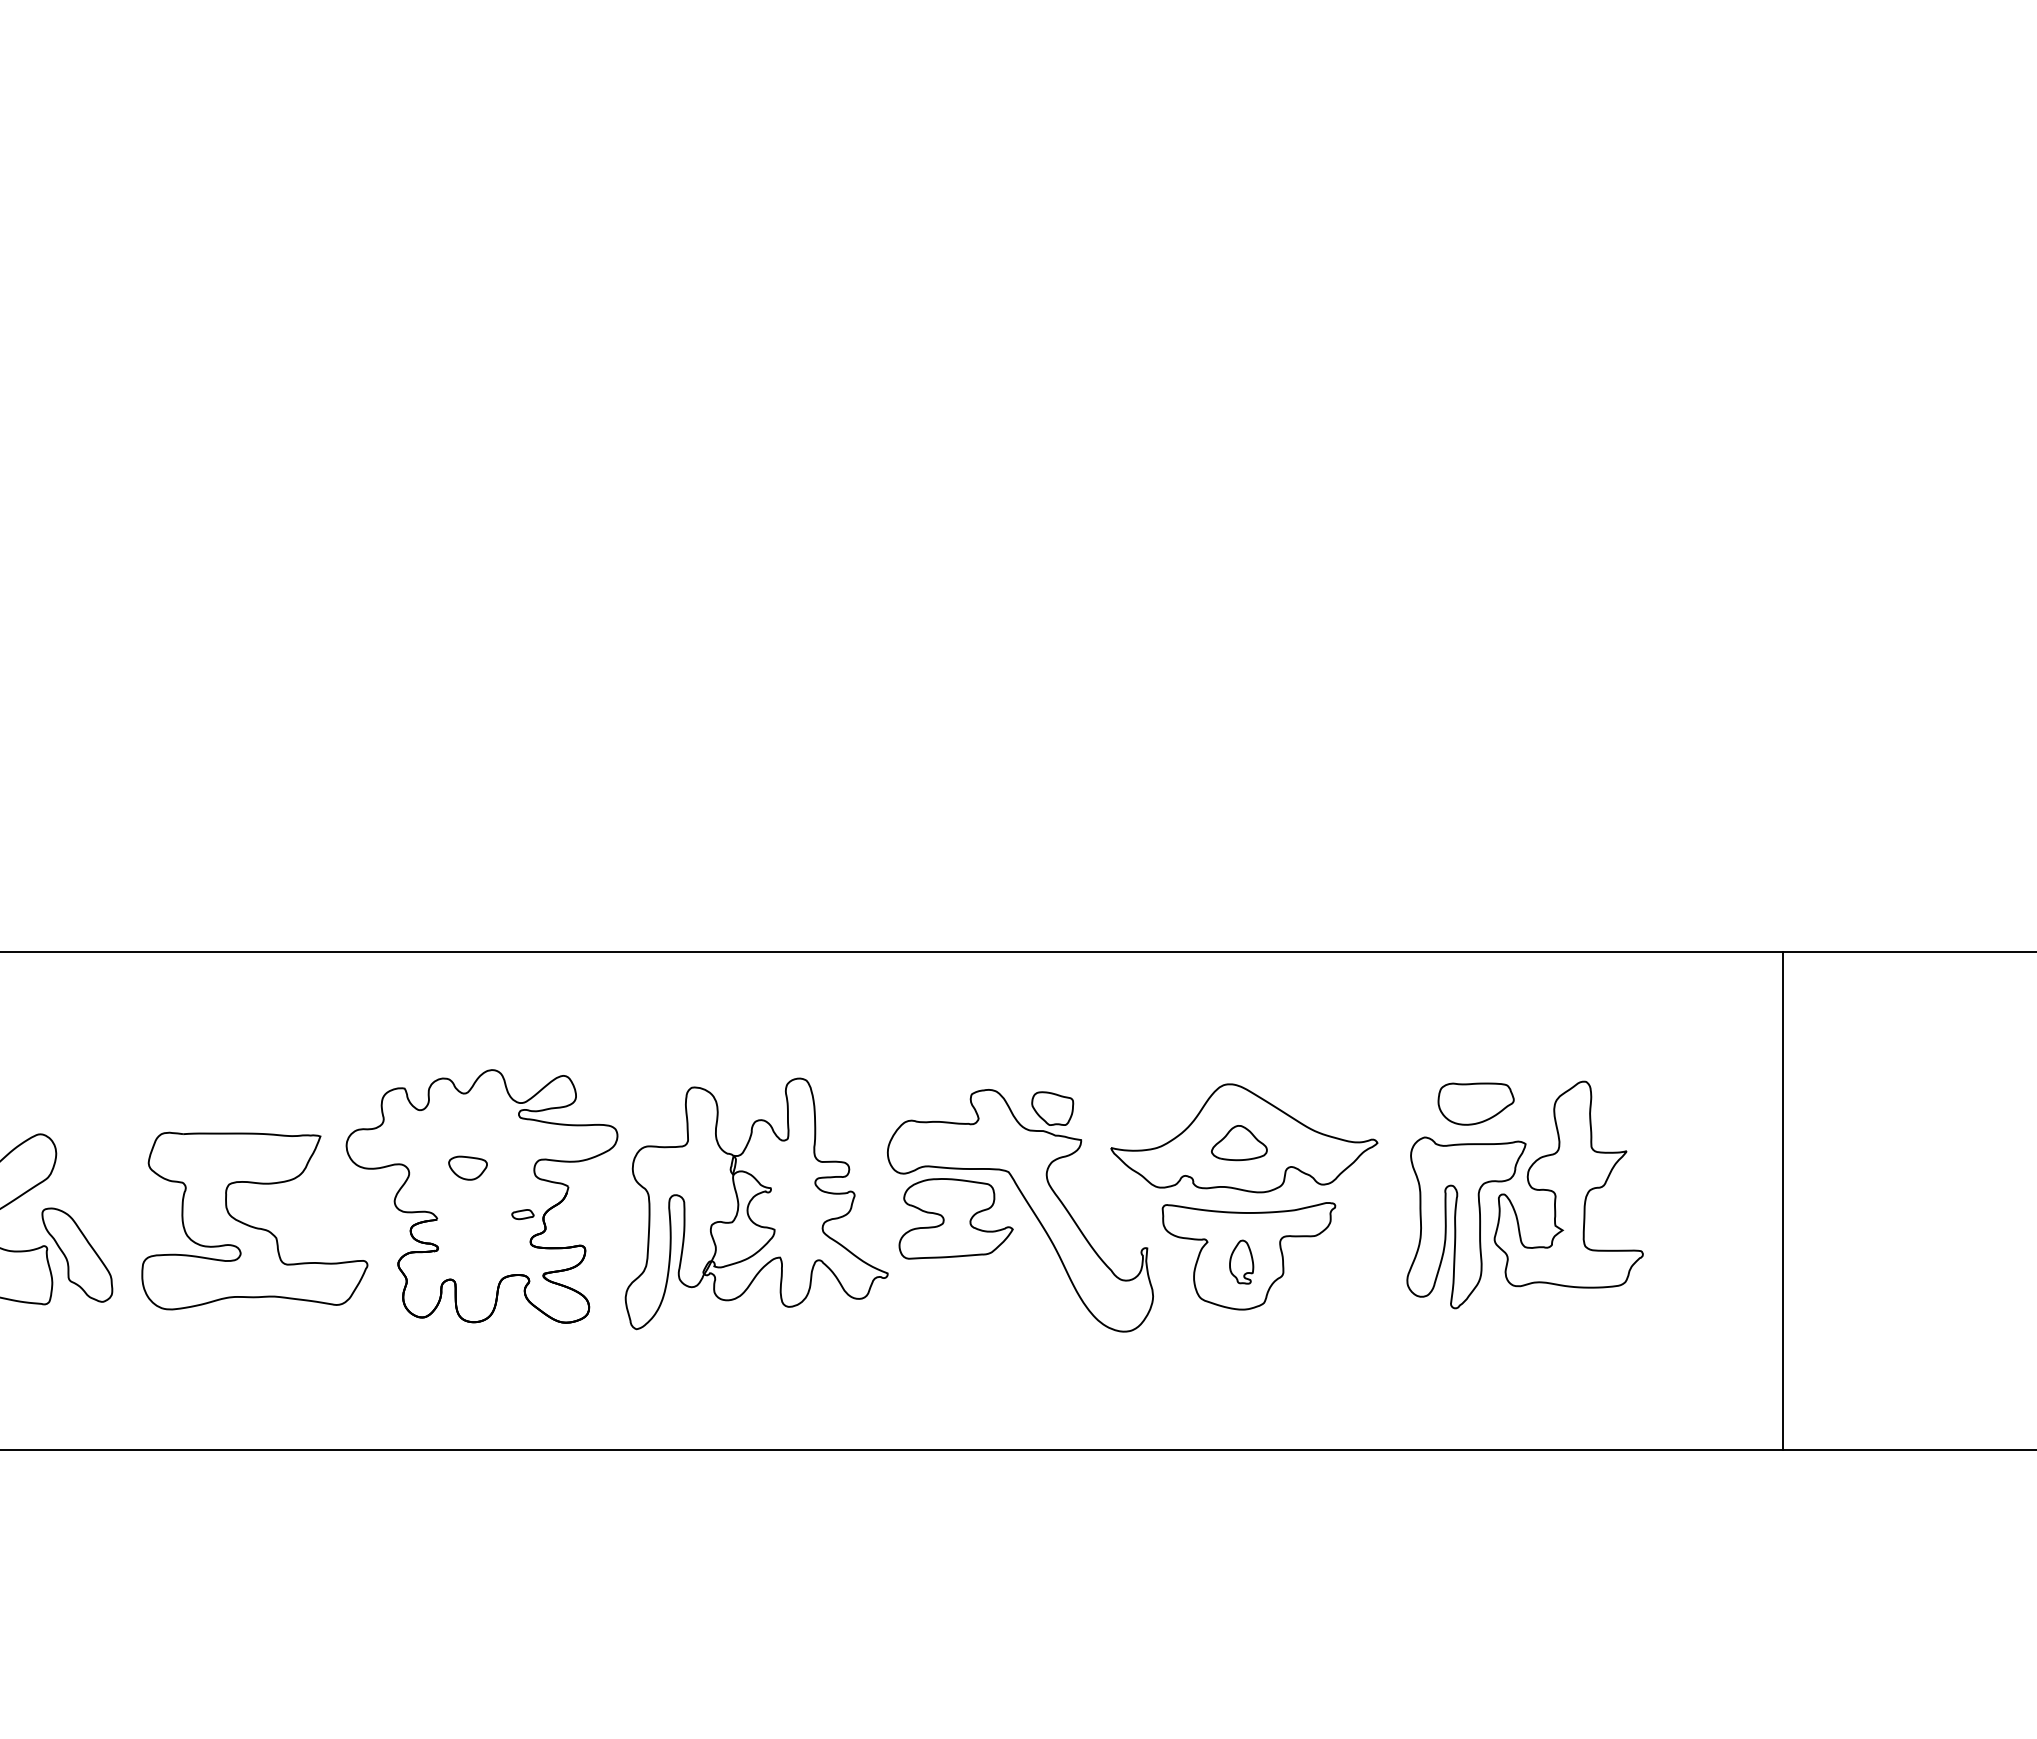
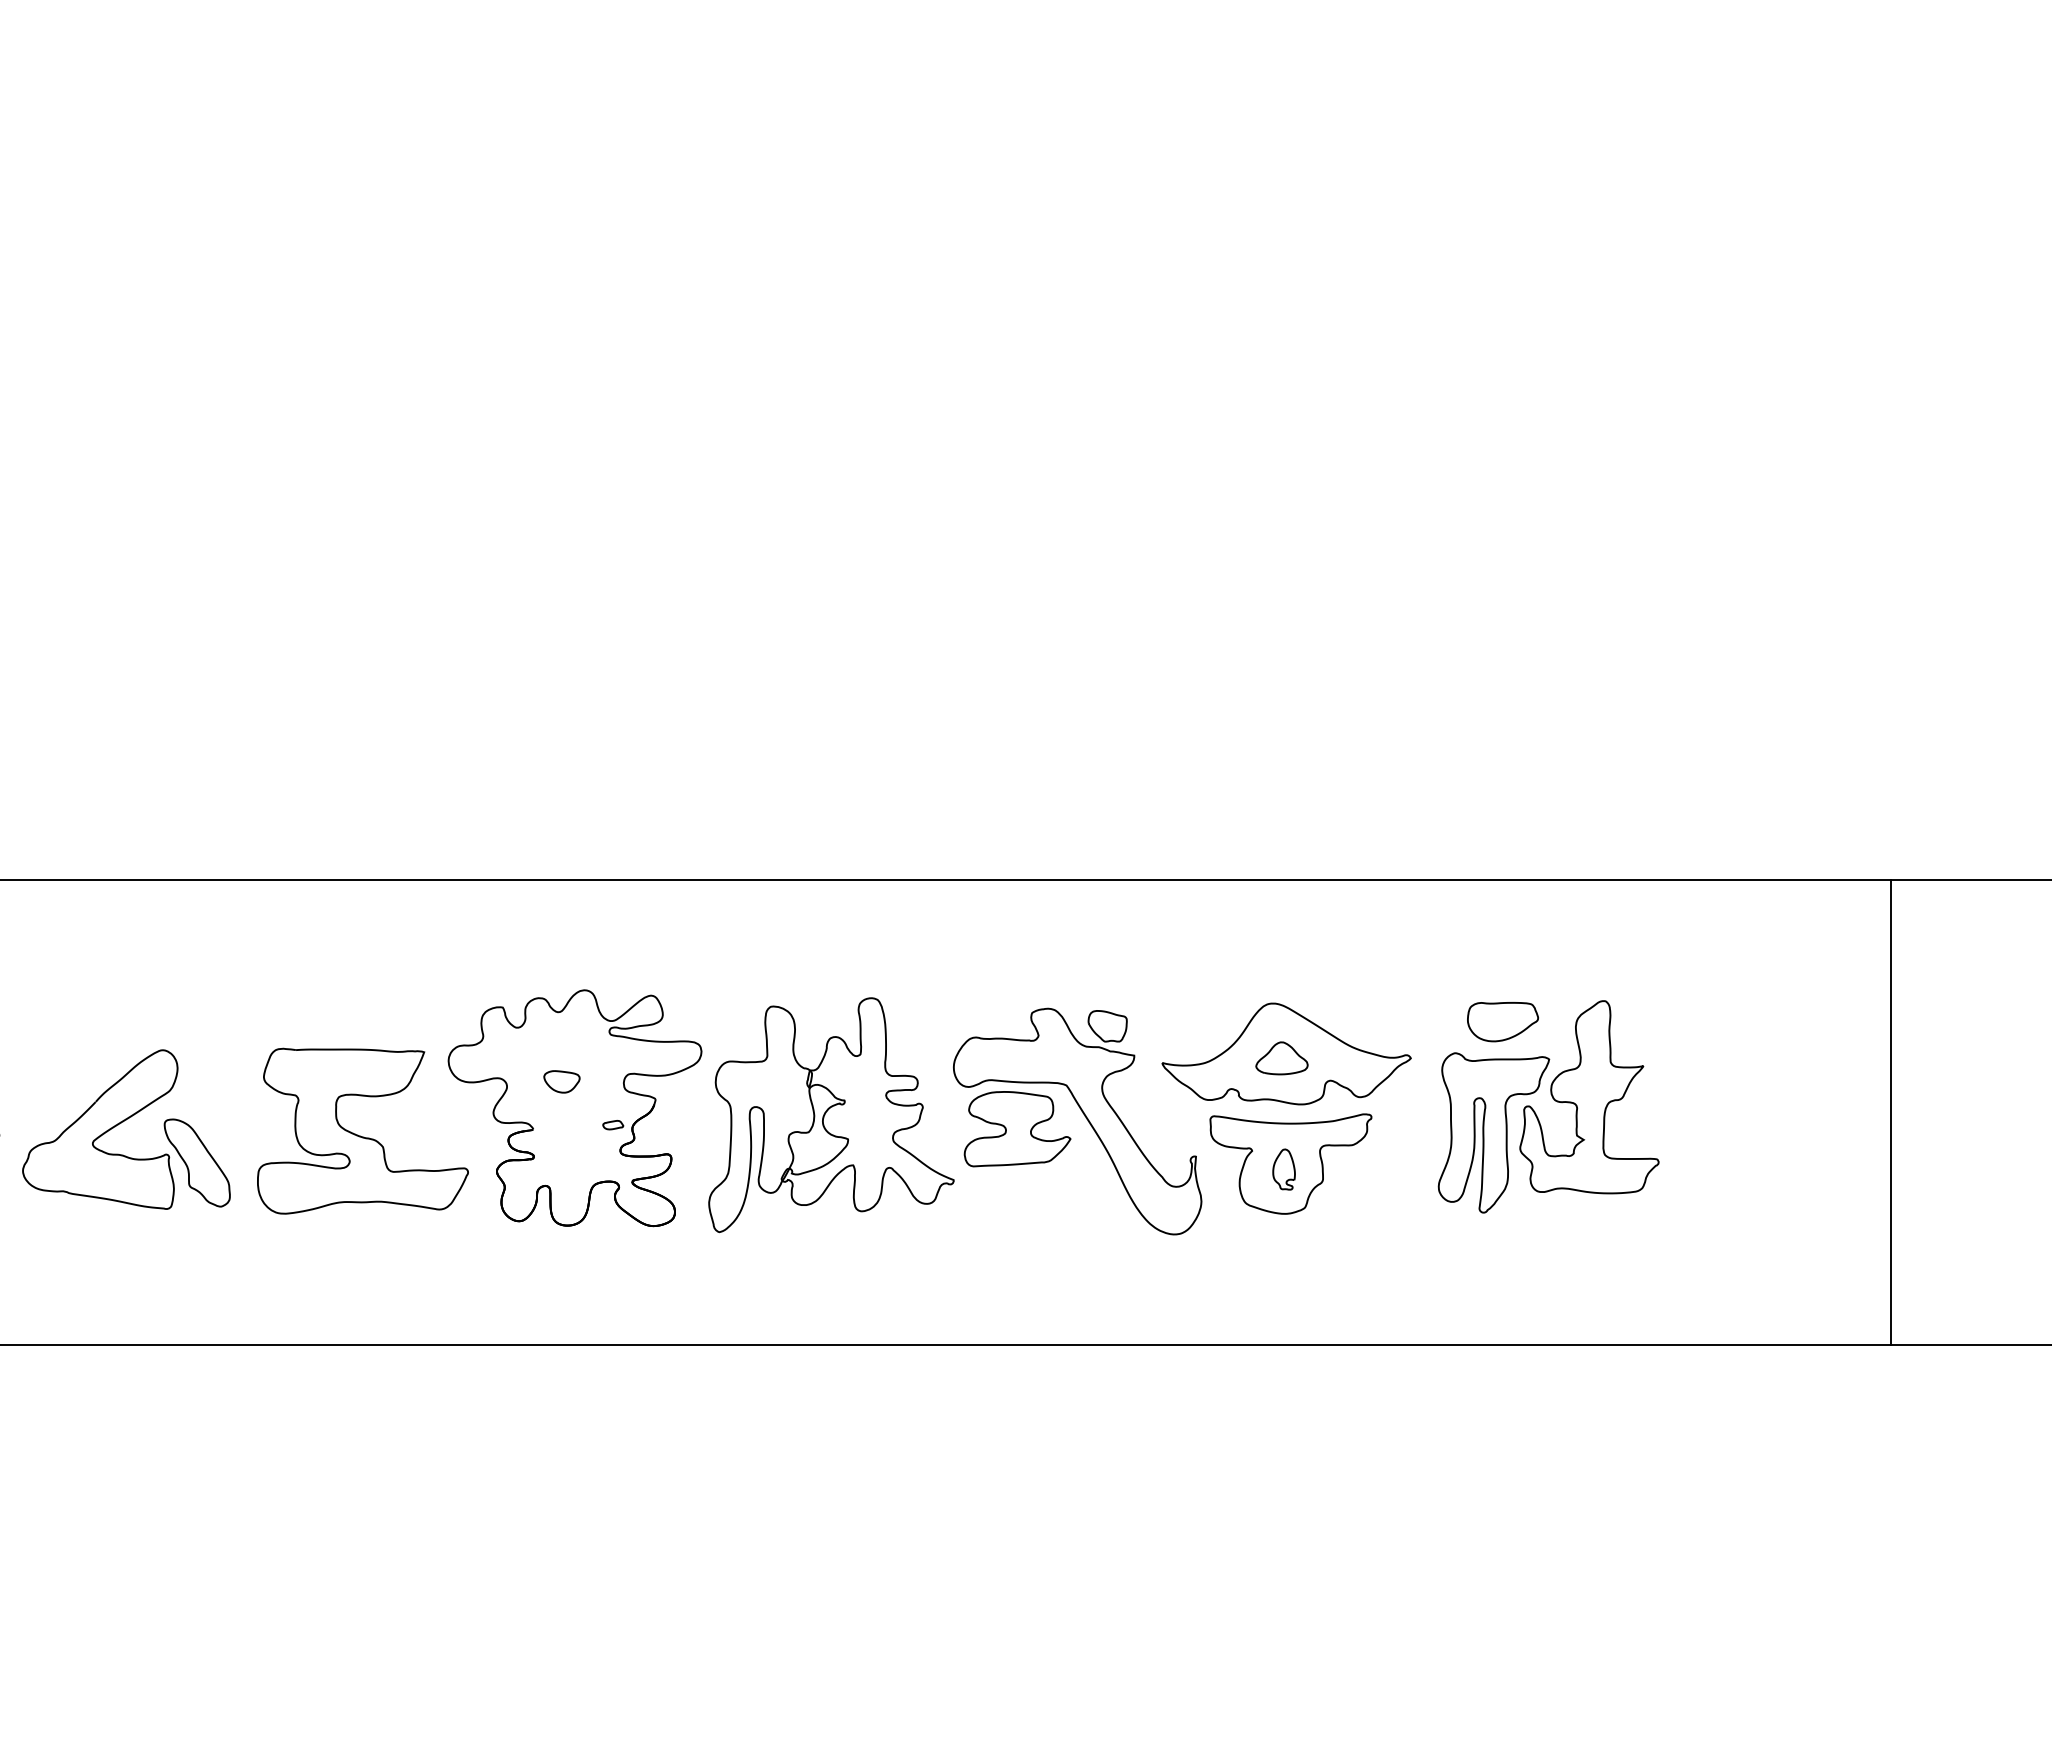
line: (1783, 1201) -> (1891, 1112), moved

